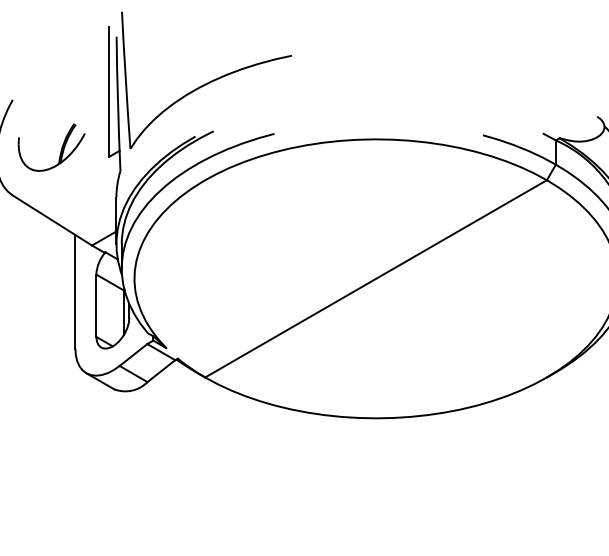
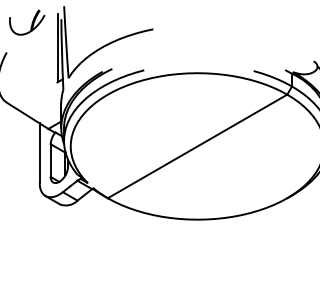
part: (52, 147) -> (27, 22), moved

